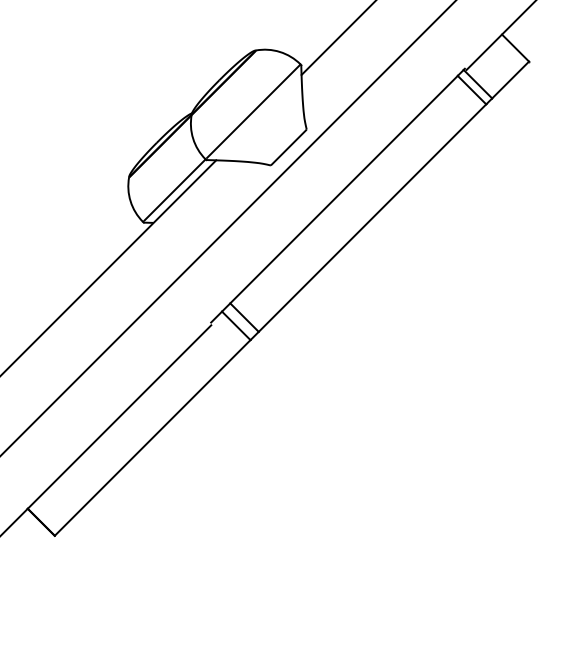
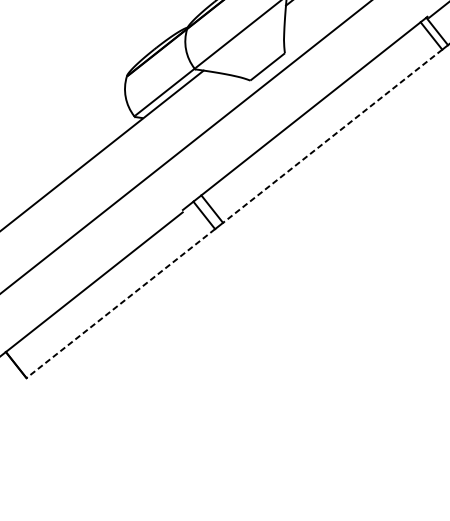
line: (372, 218) -> (332, 136), solid -> dashed
line: (152, 438) -> (120, 304), solid -> dashed

